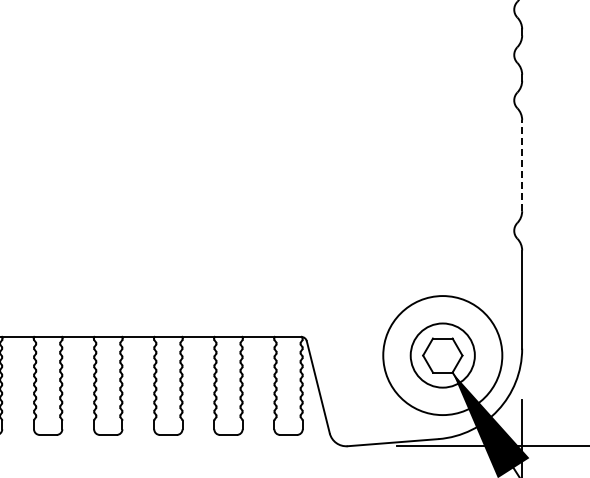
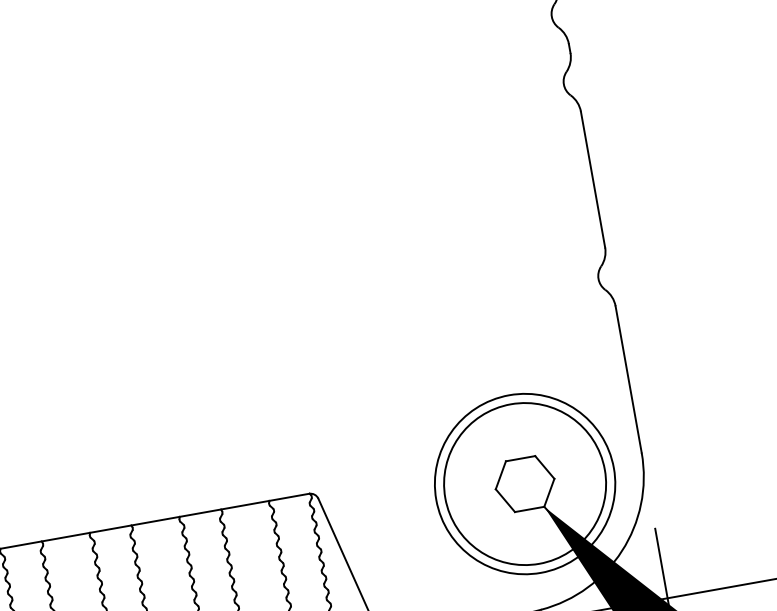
line: (522, 165) -> (593, 179), dashed -> solid
circle: (442, 355) -> (524, 484), size x1.67

